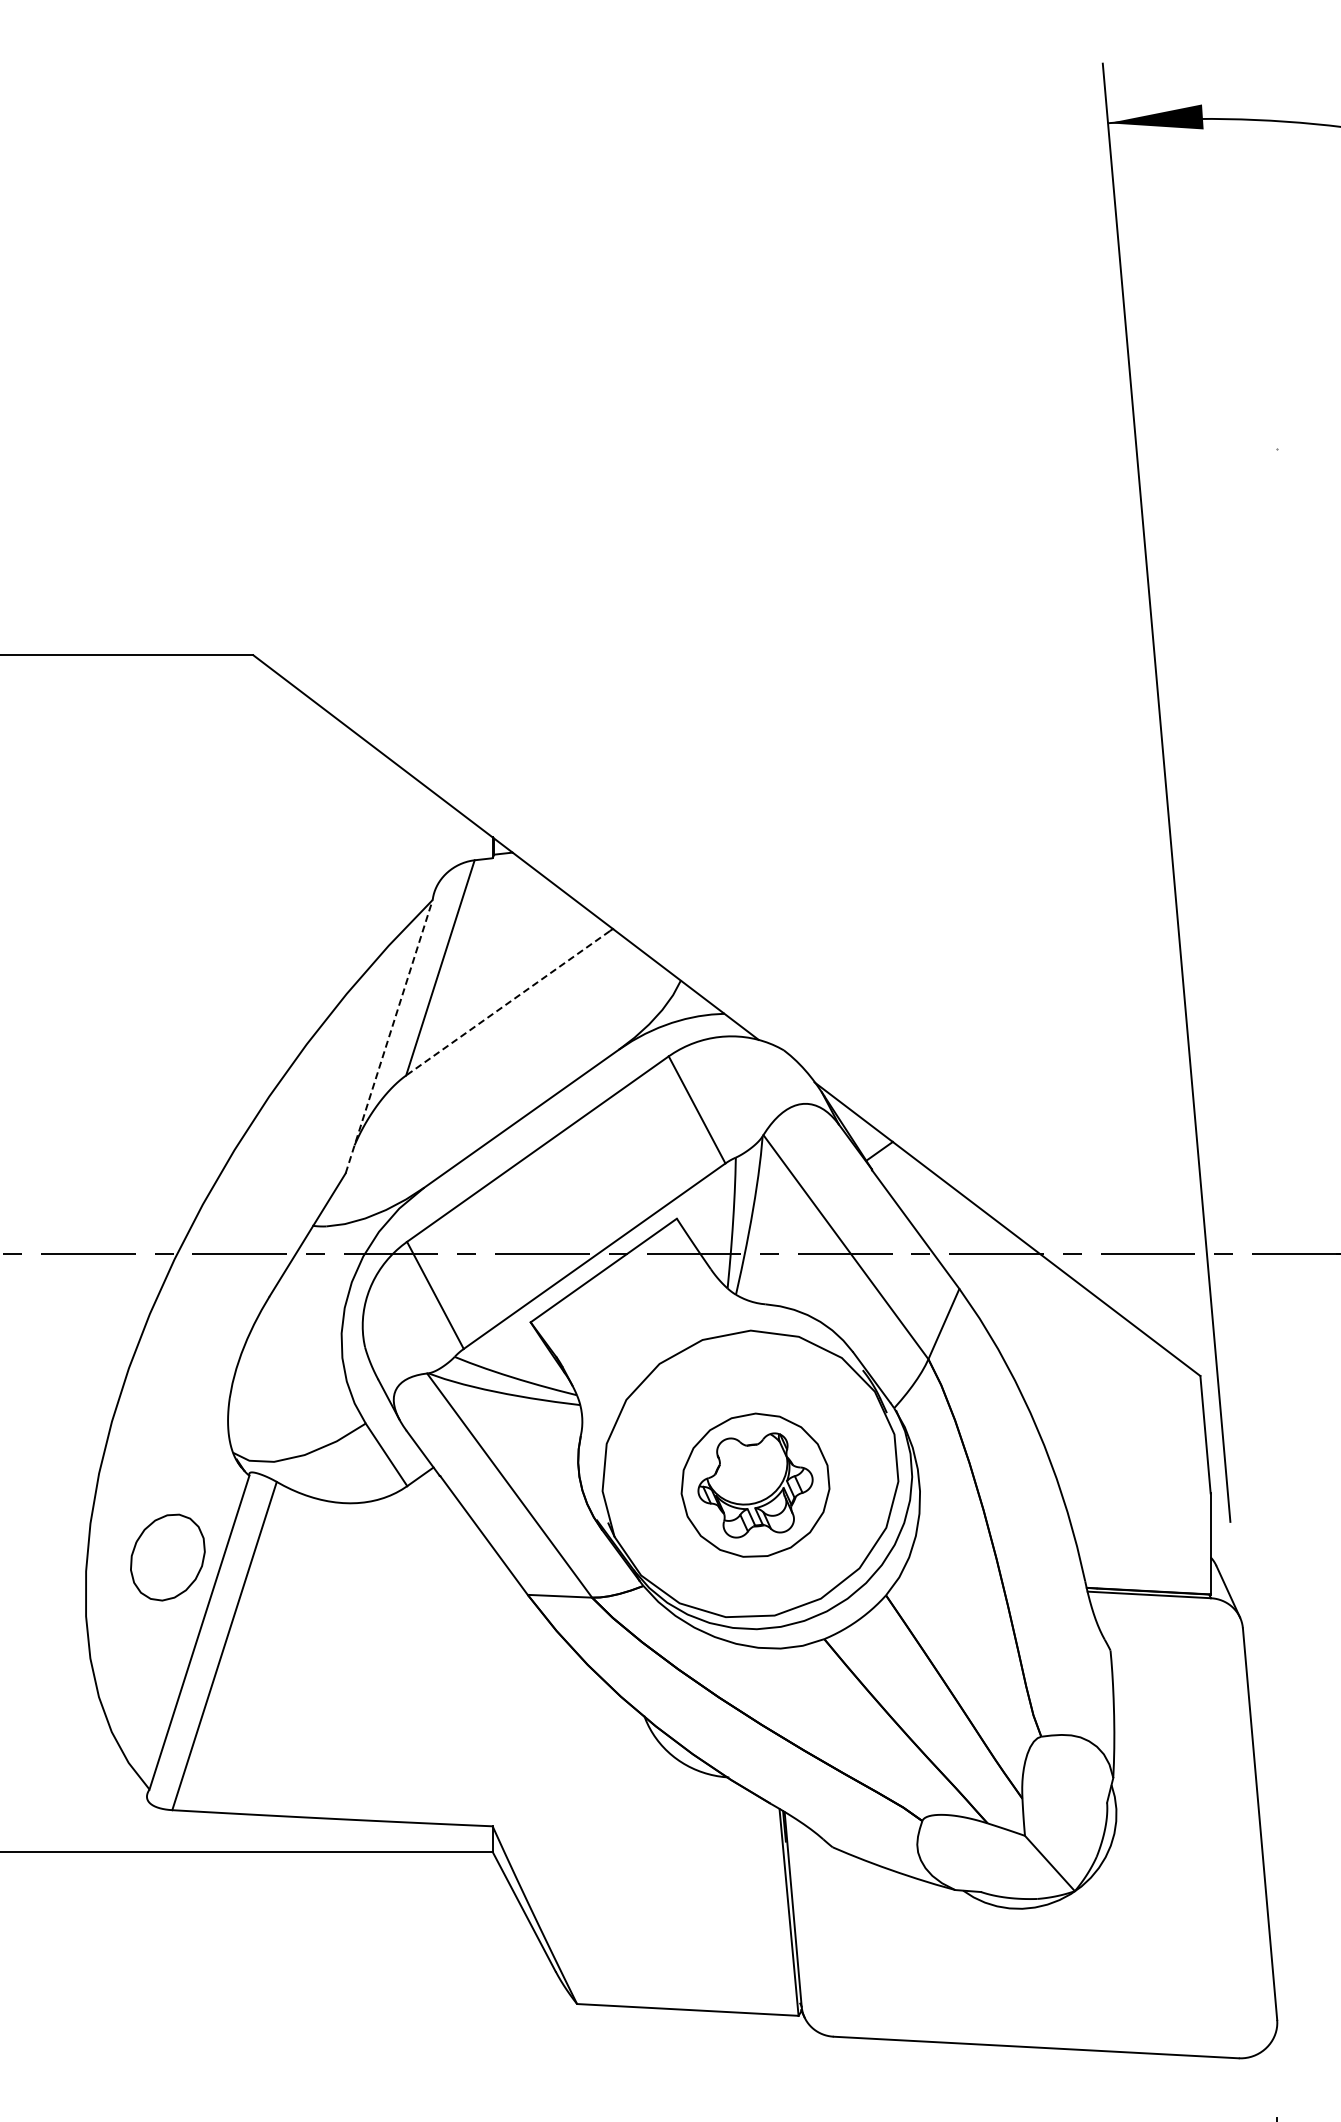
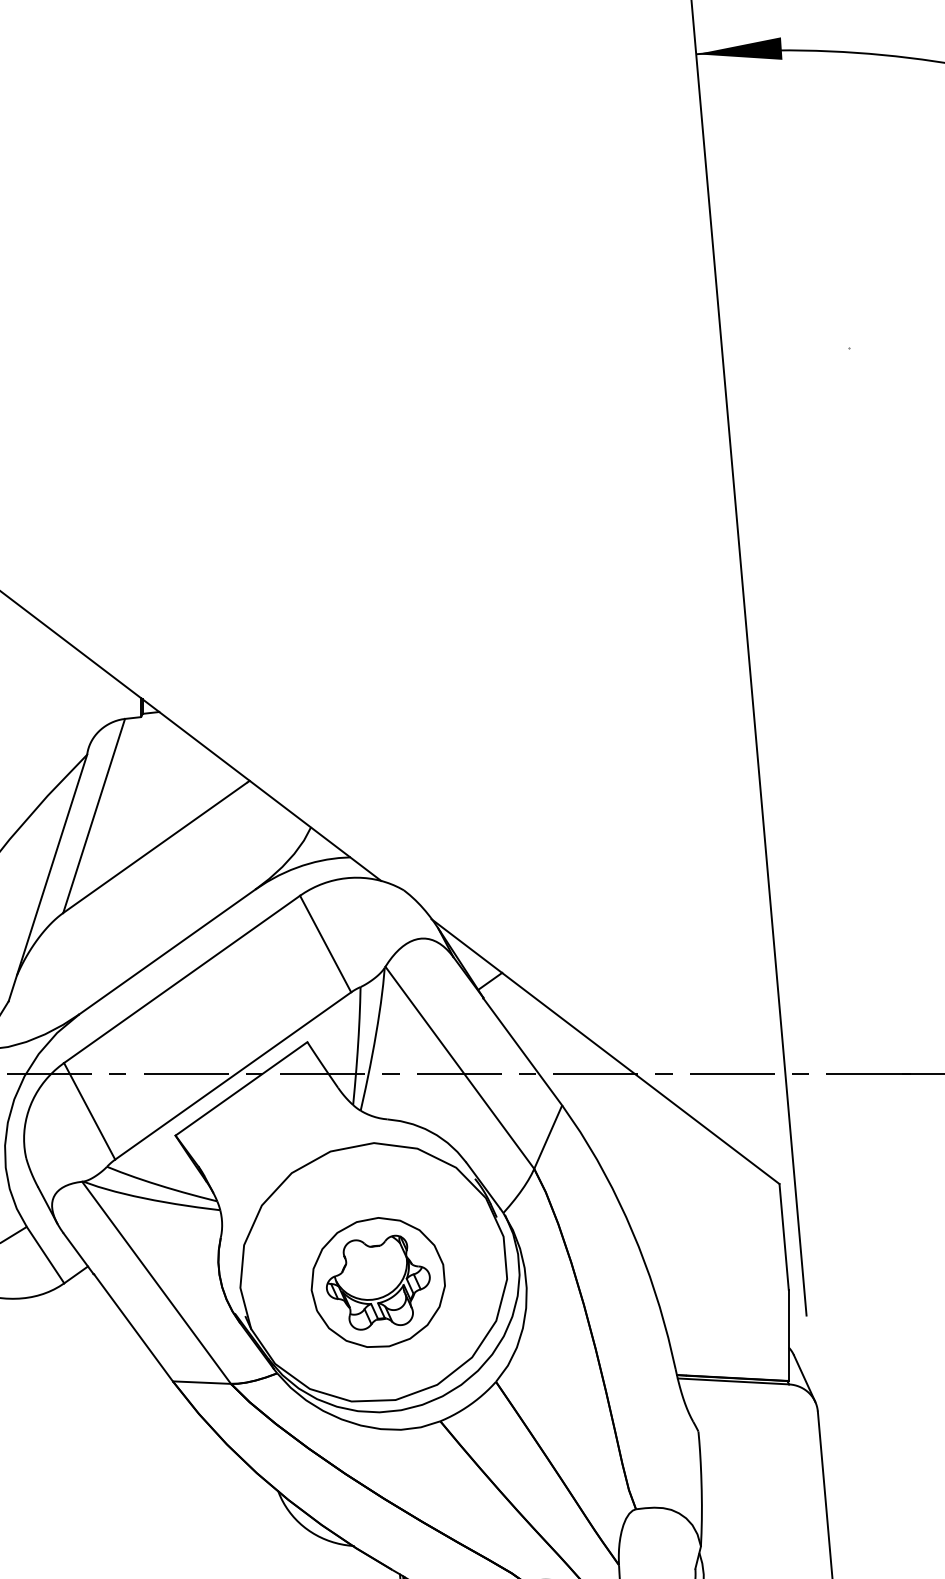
line: (508, 1003) -> (155, 848), dashed -> solid
line: (389, 1036) -> (48, 877), dashed -> solid

